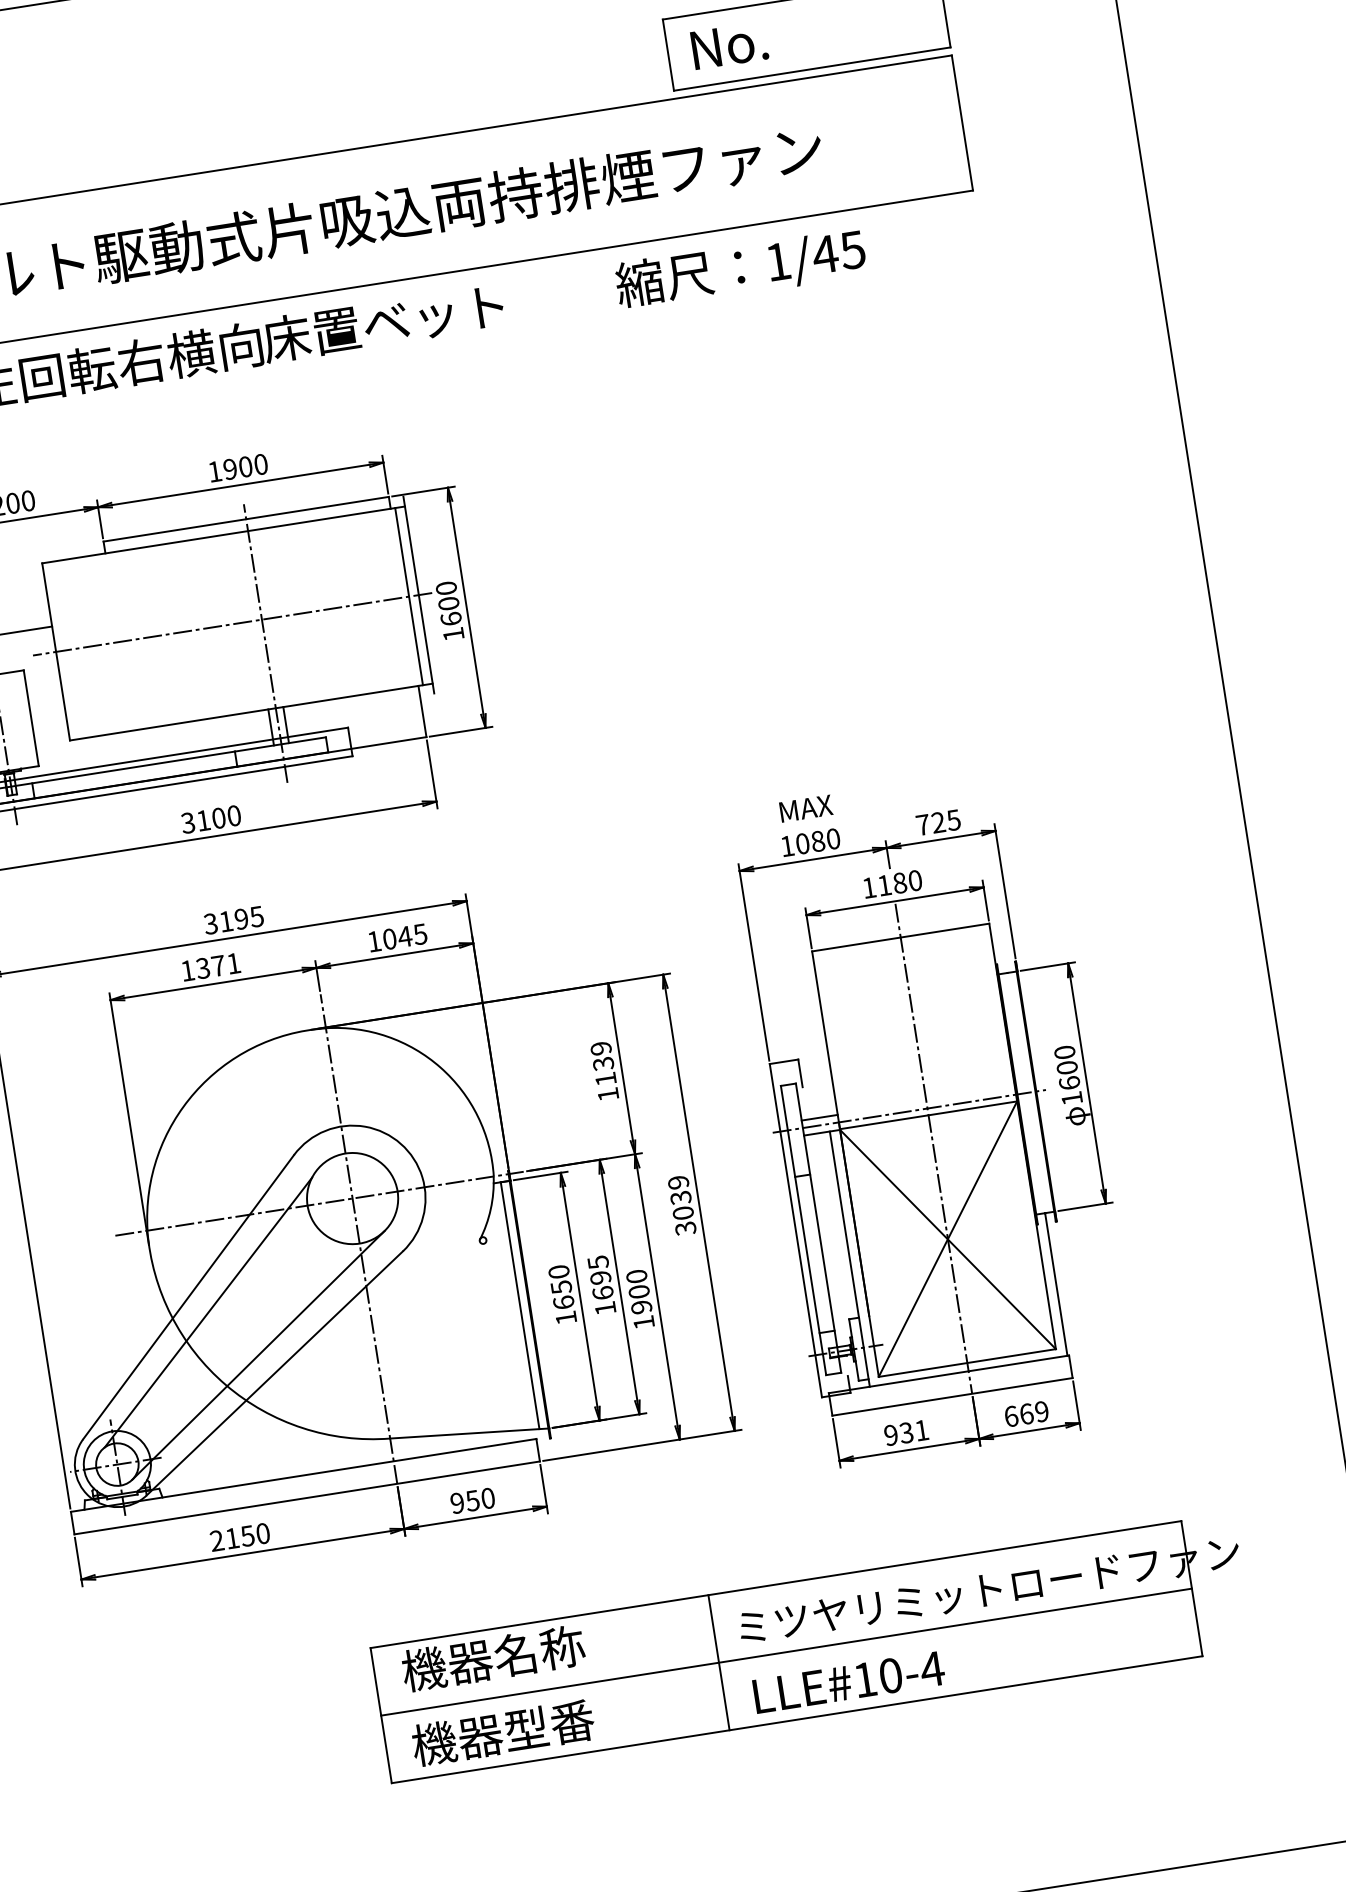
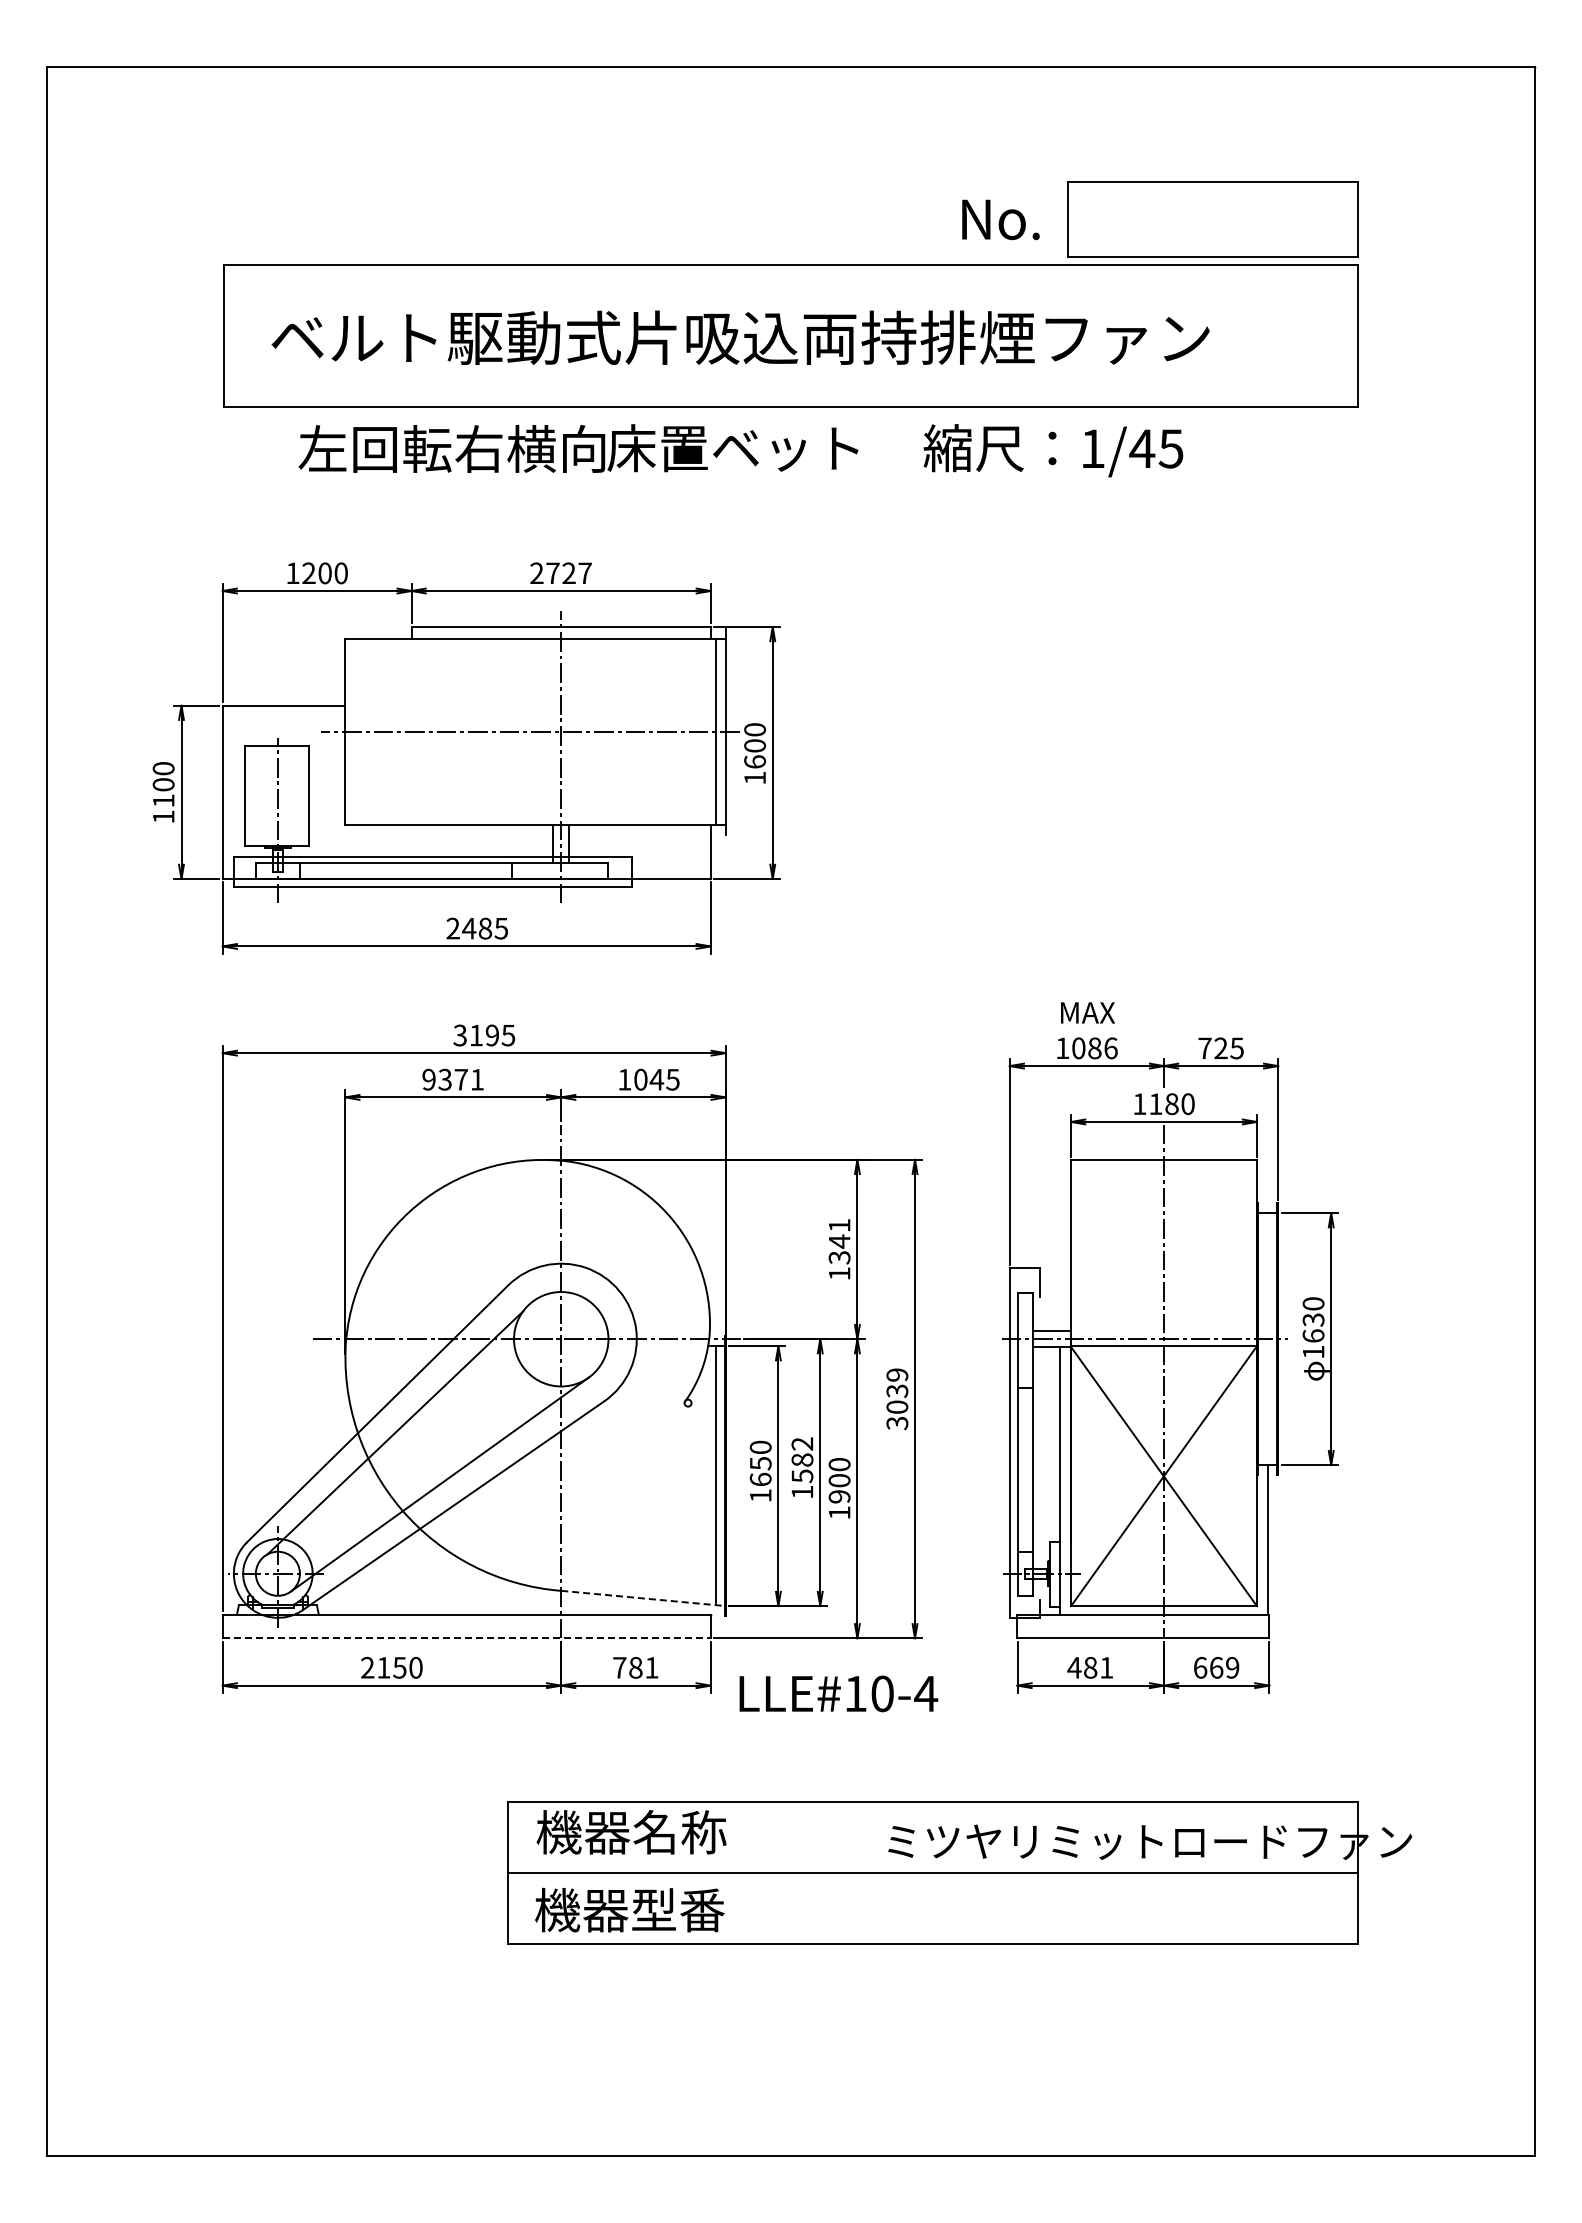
text: (729, 45) -> (1000, 219), moved
text: (740, 269) -> (1053, 450), moved
text: (237, 468) -> (560, 573), 1900 -> 2727
text: (211, 819) -> (477, 928), 3100 -> 2485
text: (833, 839) -> (1110, 1048), 1080 -> 1086
text: (187, 970) -> (428, 1079), 1371 -> 9371
text: (603, 1063) -> (839, 1241), 1139 -> 1341
text: (1067, 1067) -> (1313, 1319), 1600 -> 1630
text: (600, 1278) -> (802, 1460), 1695 -> 1582
line: (469, 1433) -> (643, 1598), solid -> dashed
text: (898, 1433) -> (1082, 1667), 931 -> 481
line: (306, 1498) -> (466, 1638), solid -> dashed
text: (472, 1500) -> (635, 1667), 950 -> 781
line: (718, 1662) -> (861, 1872), removed
text: (848, 1682) -> (838, 1693), moved

